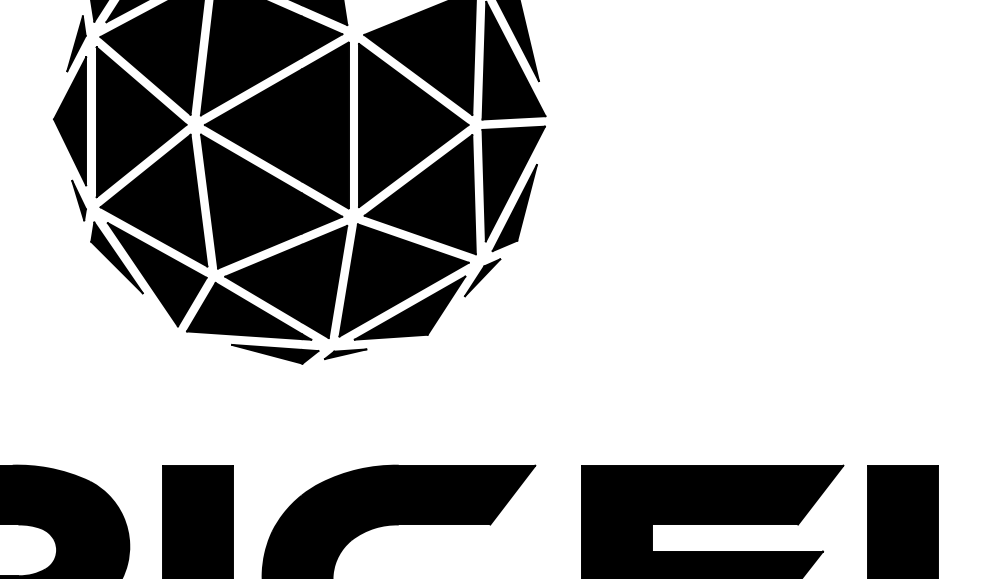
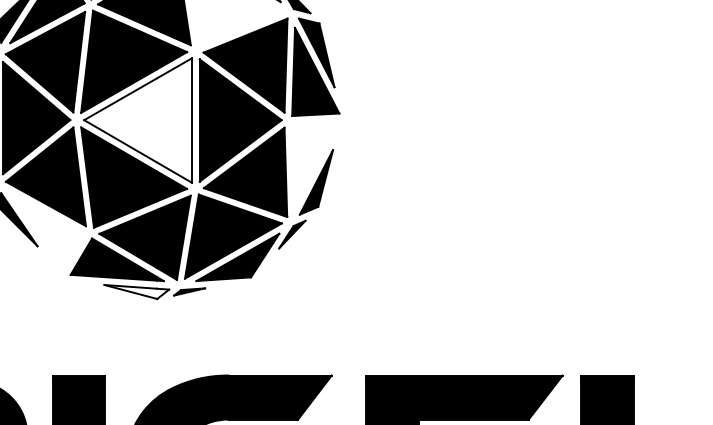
fill: (276, 125) -> (137, 120), removed
part: (513, 183) -> (315, 163), removed
part: (156, 274) -> (47, 232), removed
fill: (275, 353) -> (137, 291), removed

